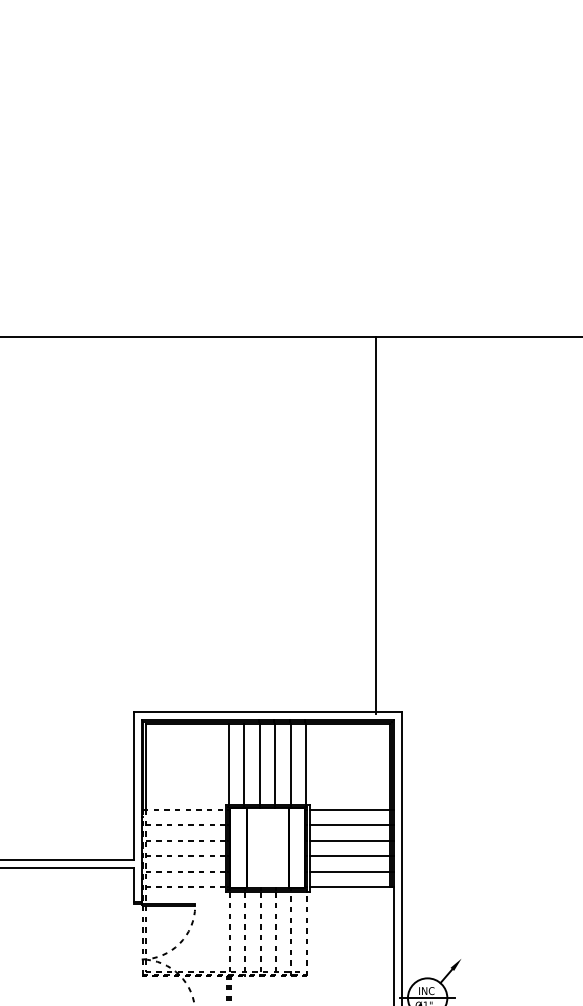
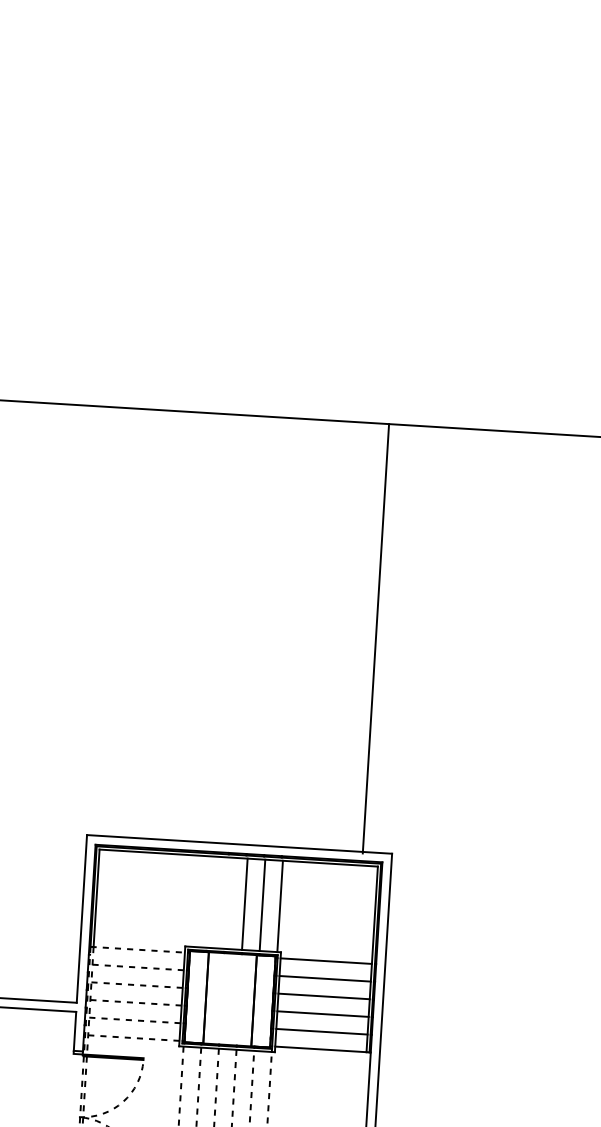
line: (228, 764) -> (191, 901), removed
line: (244, 764) -> (209, 902), removed
line: (259, 764) -> (226, 903), removed

